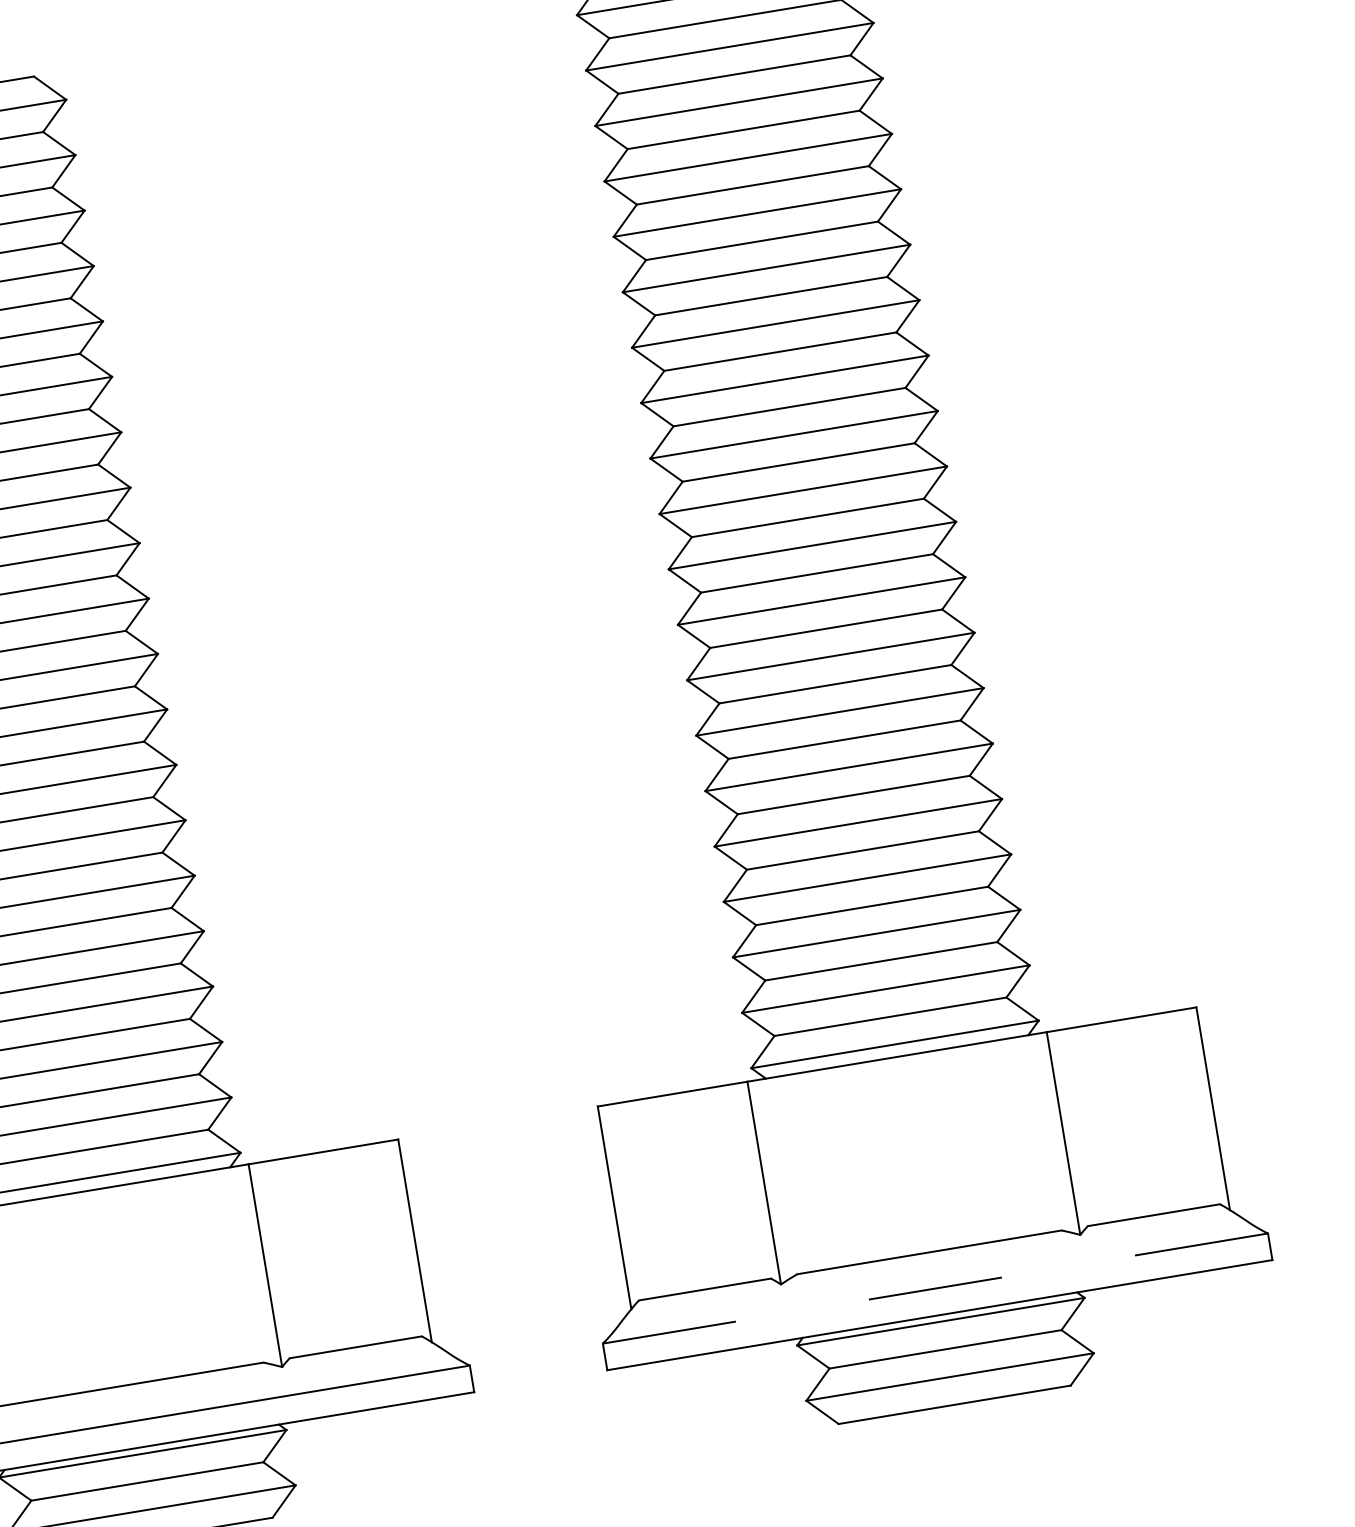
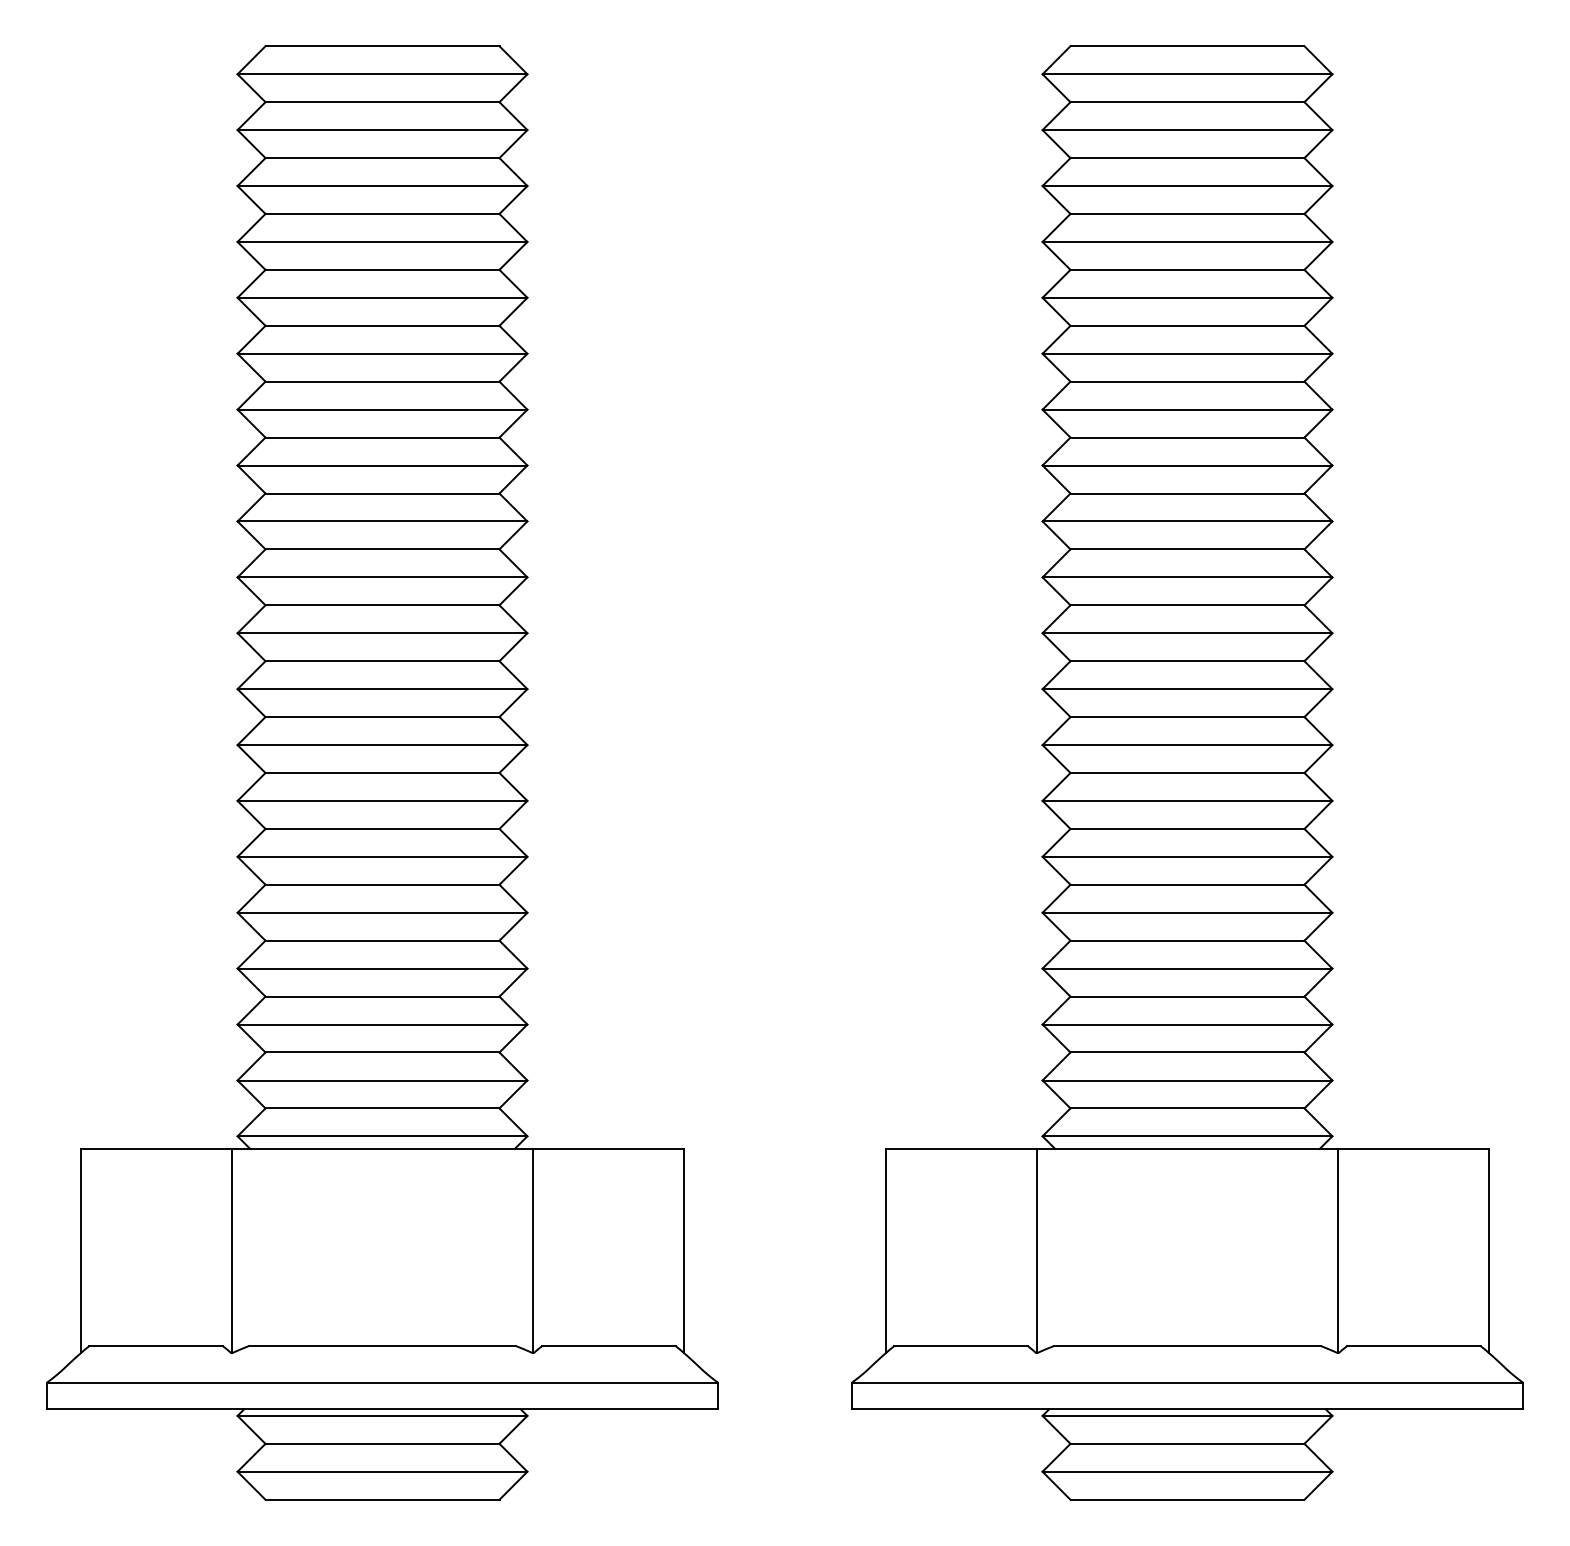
line: (934, 1288) -> (1186, 1382), dashed -> solid

